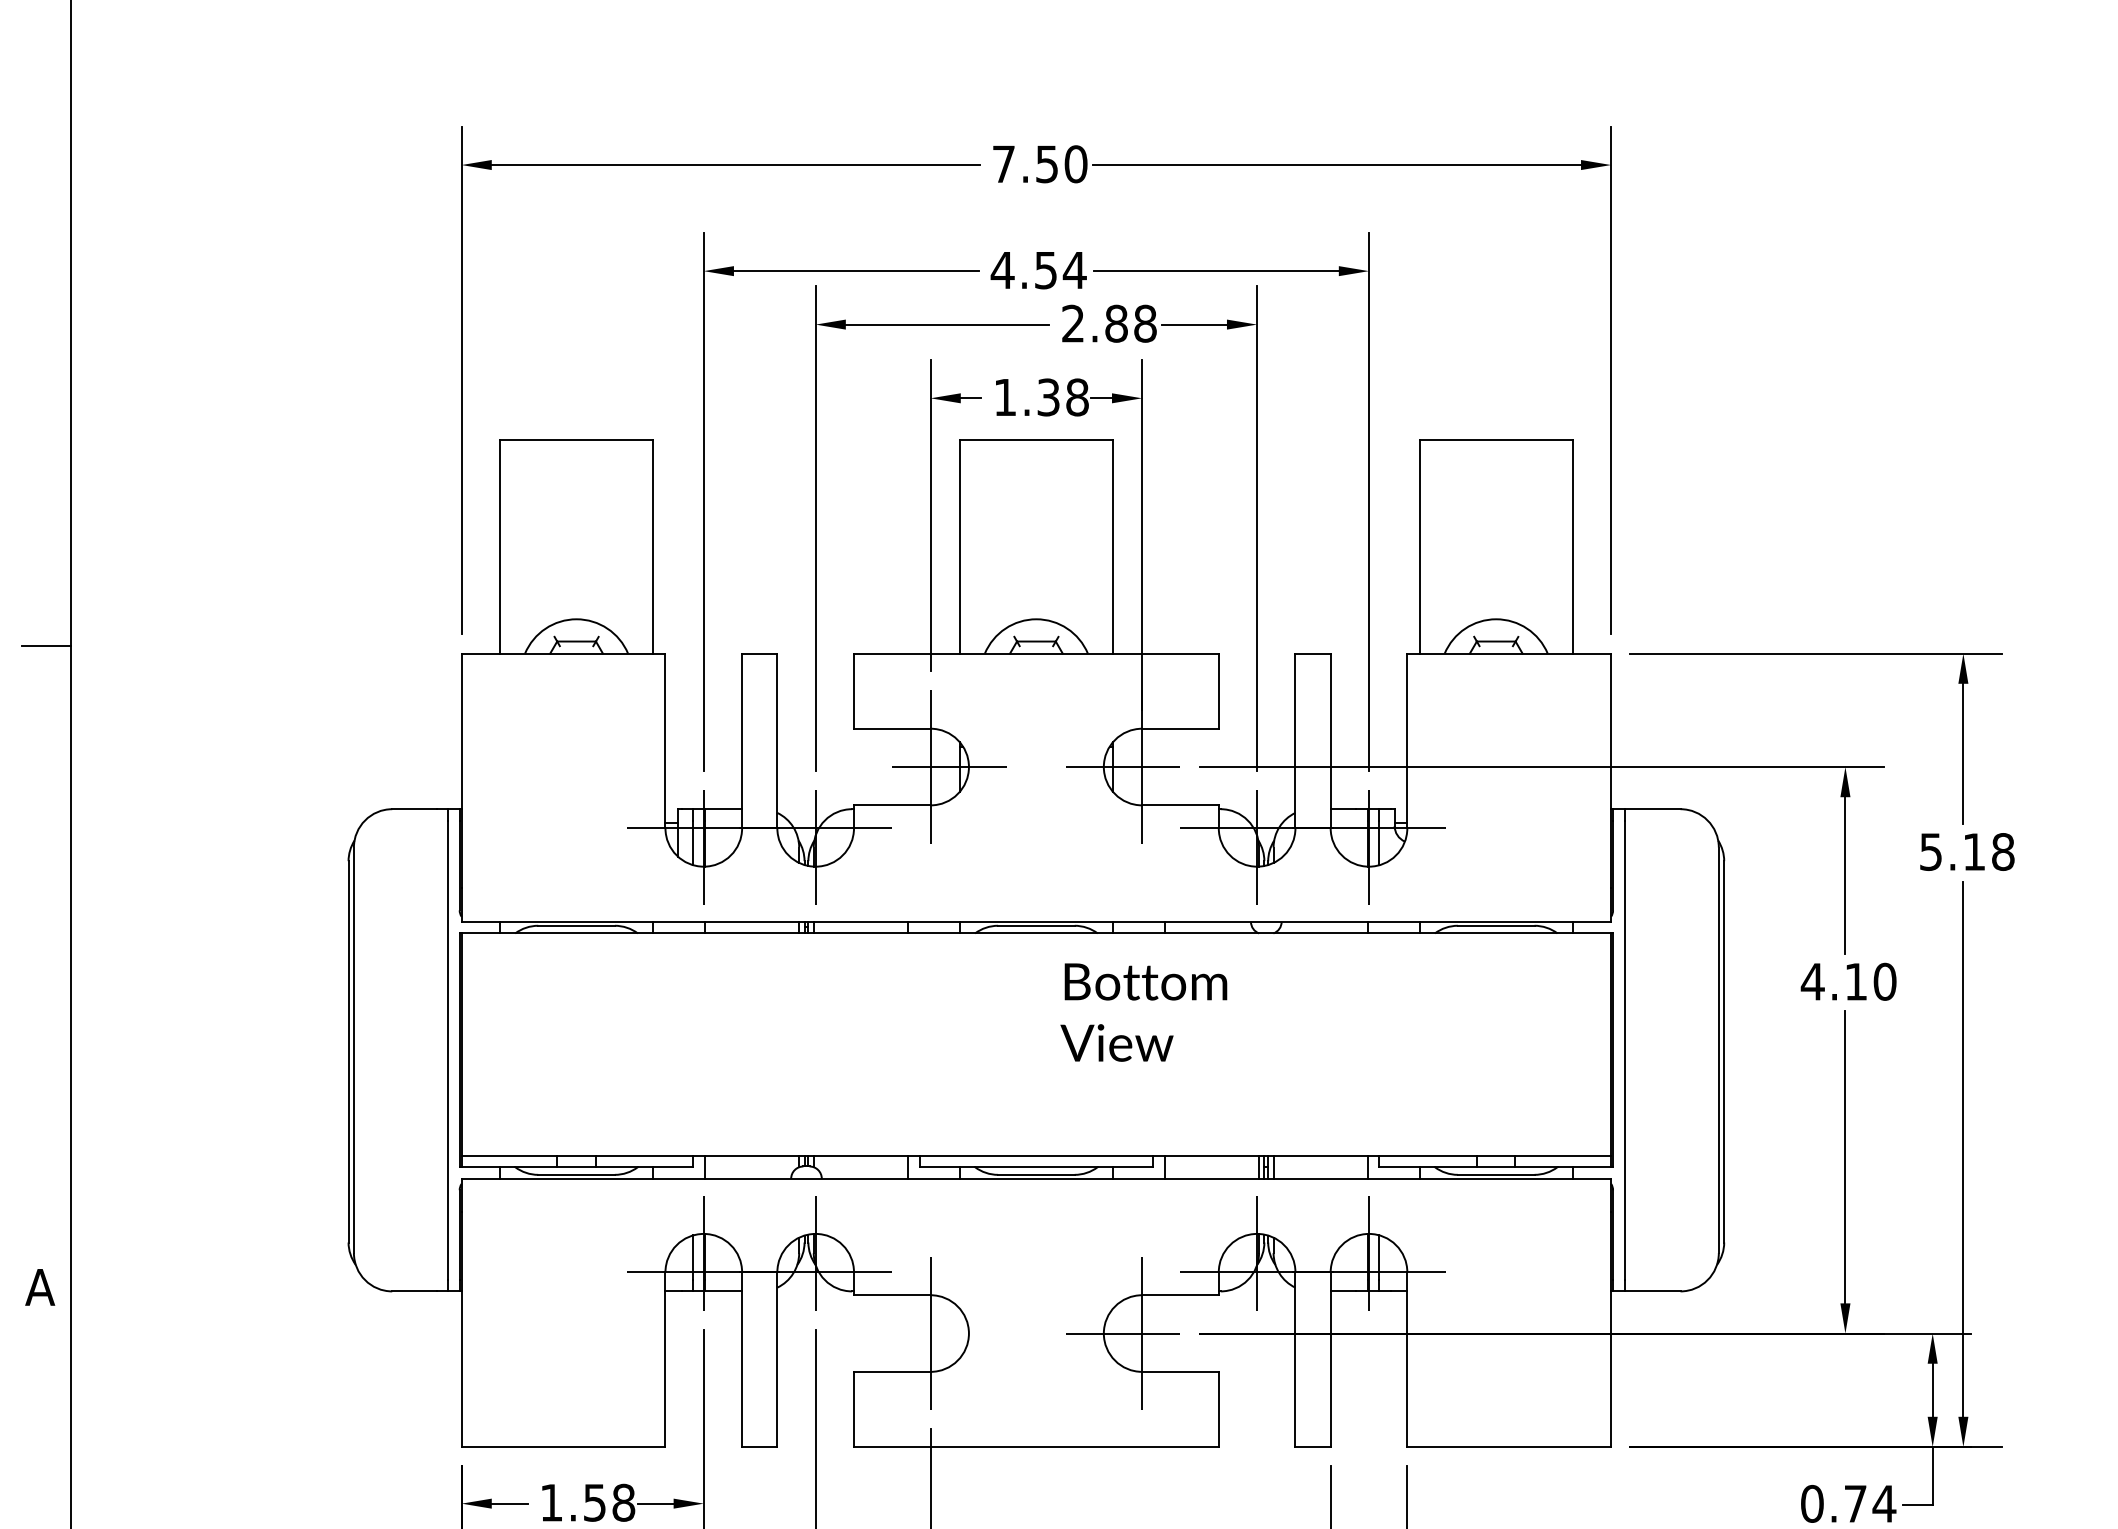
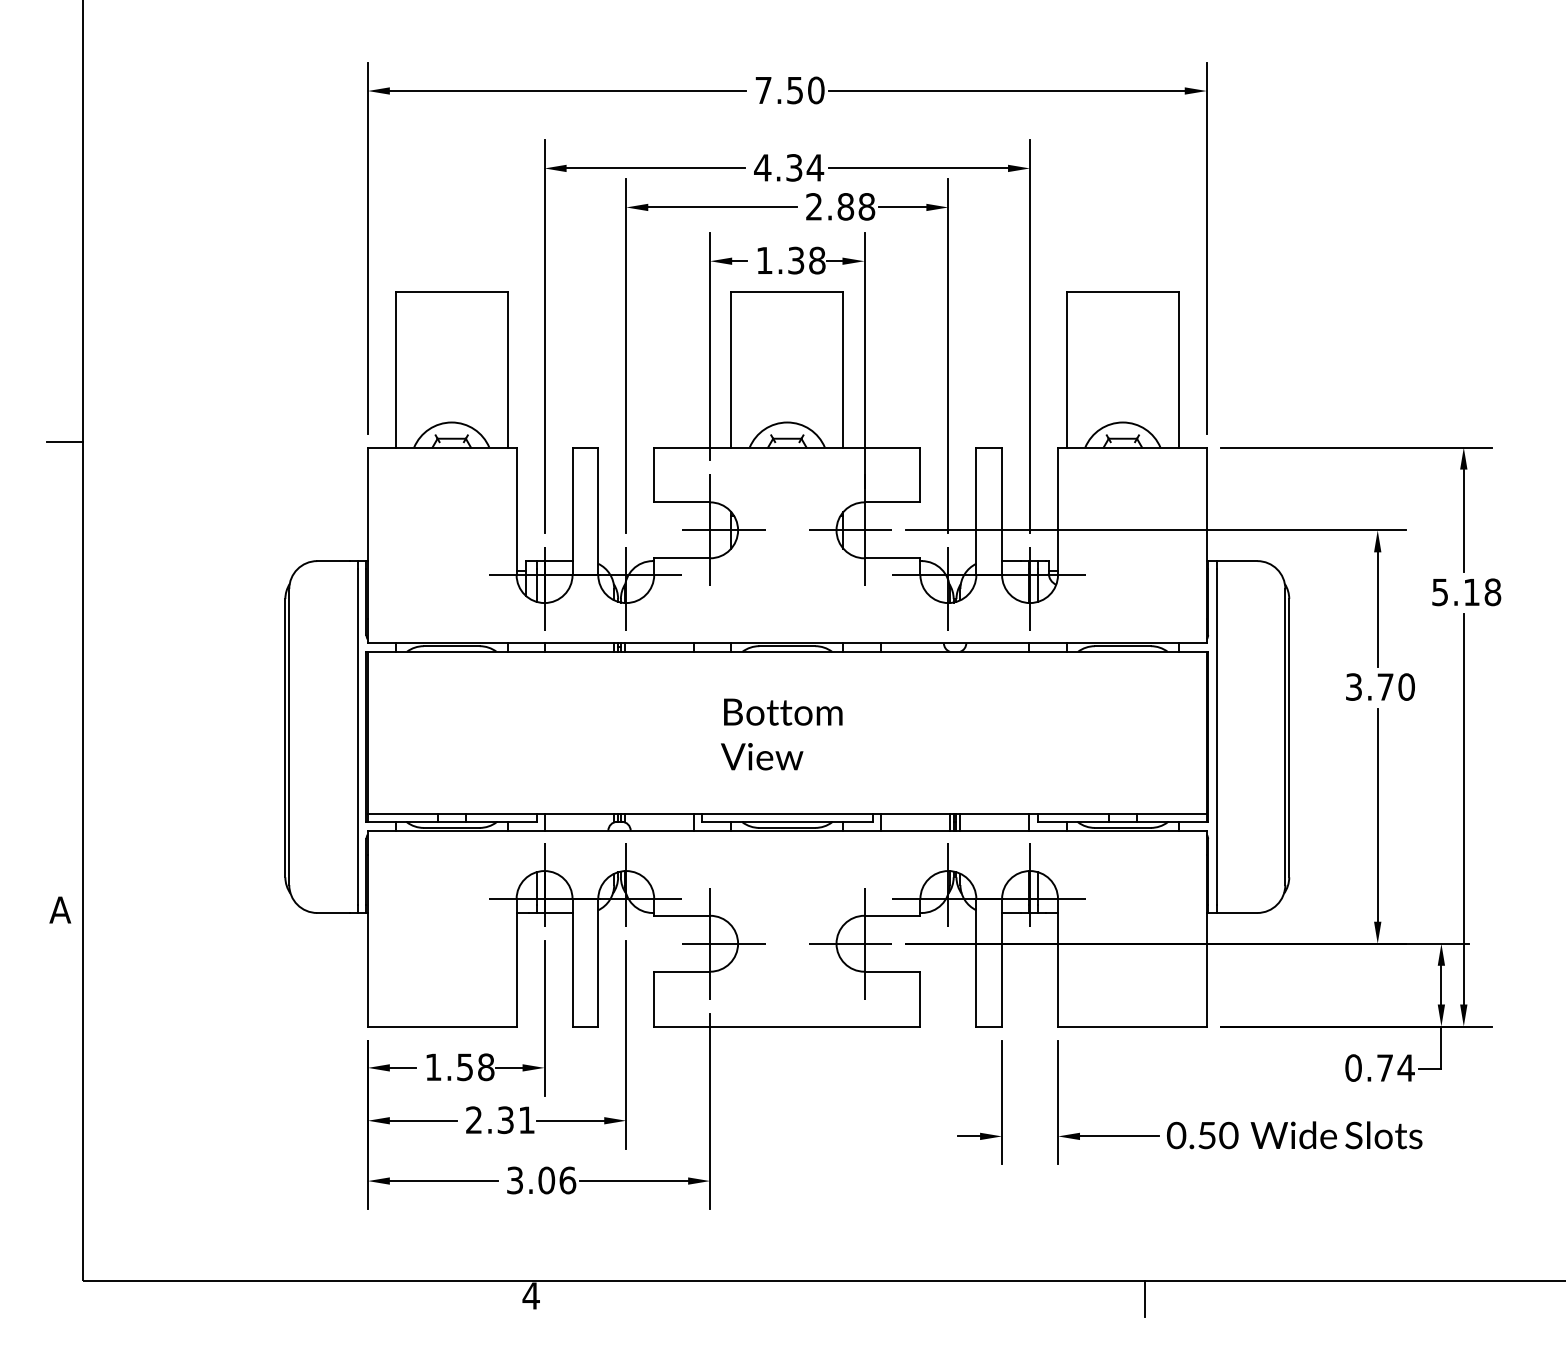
text: (1046, 269) -> (794, 167), 4.54 -> 4.34
text: (1834, 981) -> (1369, 686), 4.10 -> 3.70
text: (1143, 1012) -> (781, 734), moved
line: (950, 1333) -> (724, 943), added

